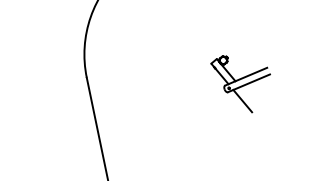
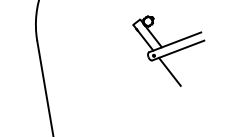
part: (240, 84) -> (168, 51), size x1.43

